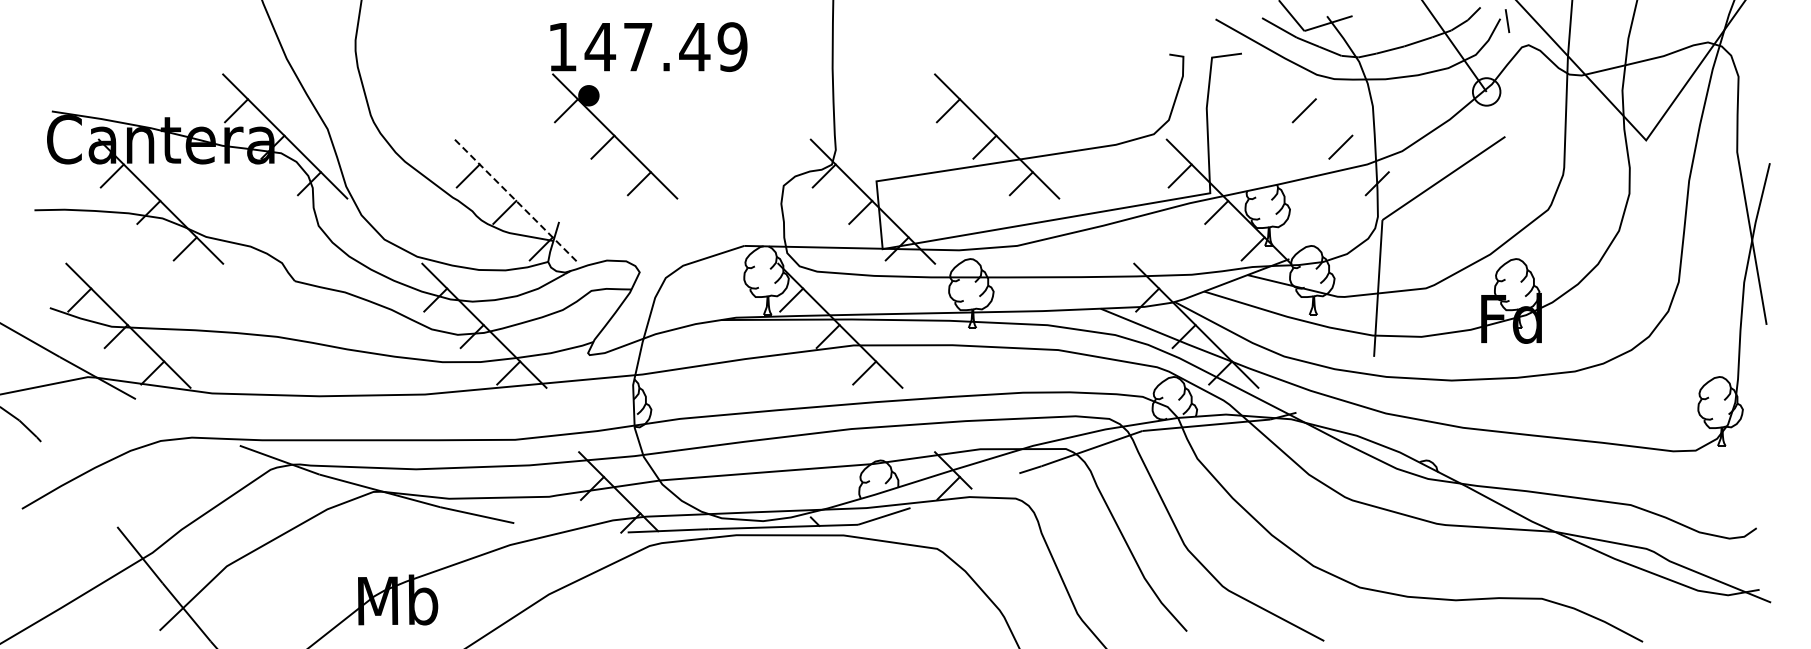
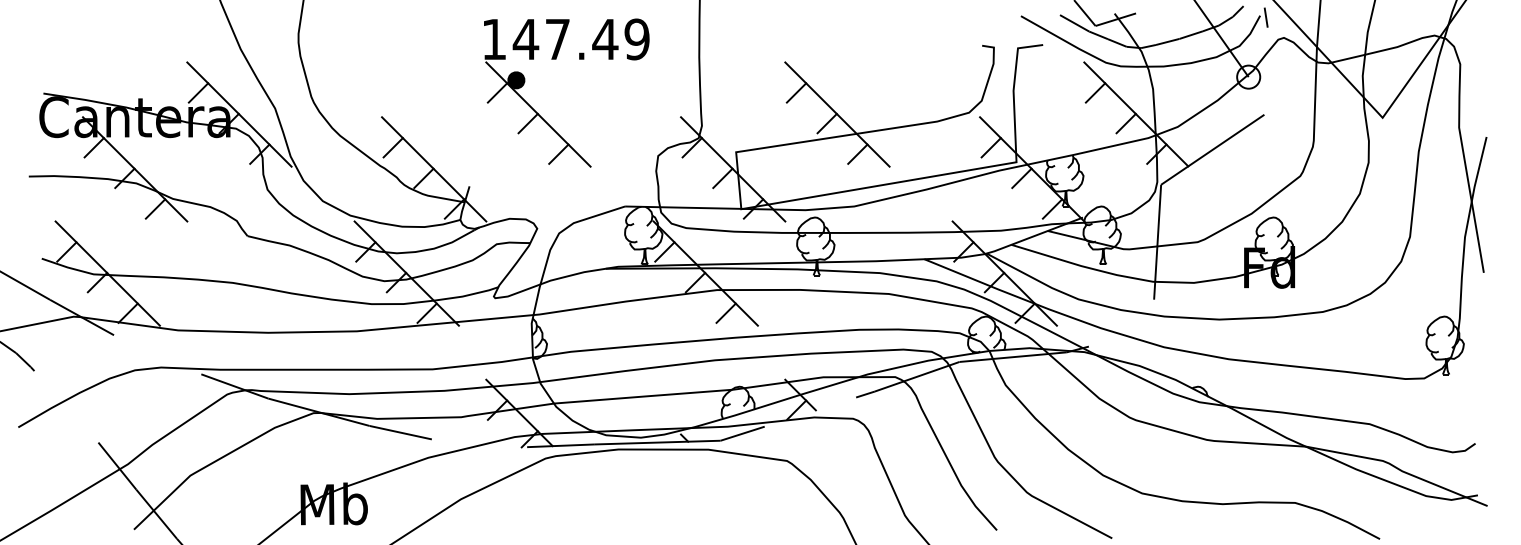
line: (1352, 136) -> (1135, 114), added
part: (619, 139) -> (542, 117), moved
line: (517, 201) -> (434, 169), dashed -> solid

